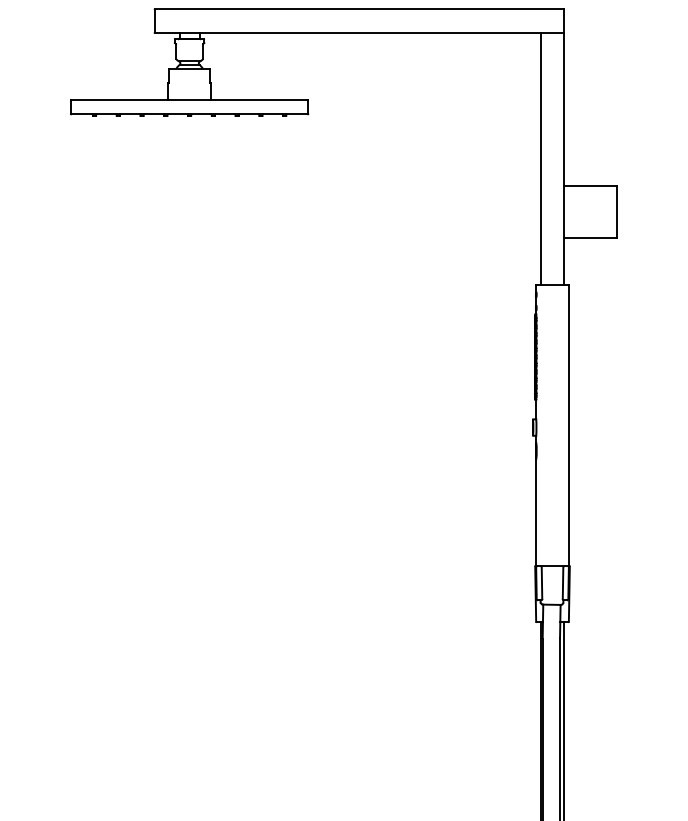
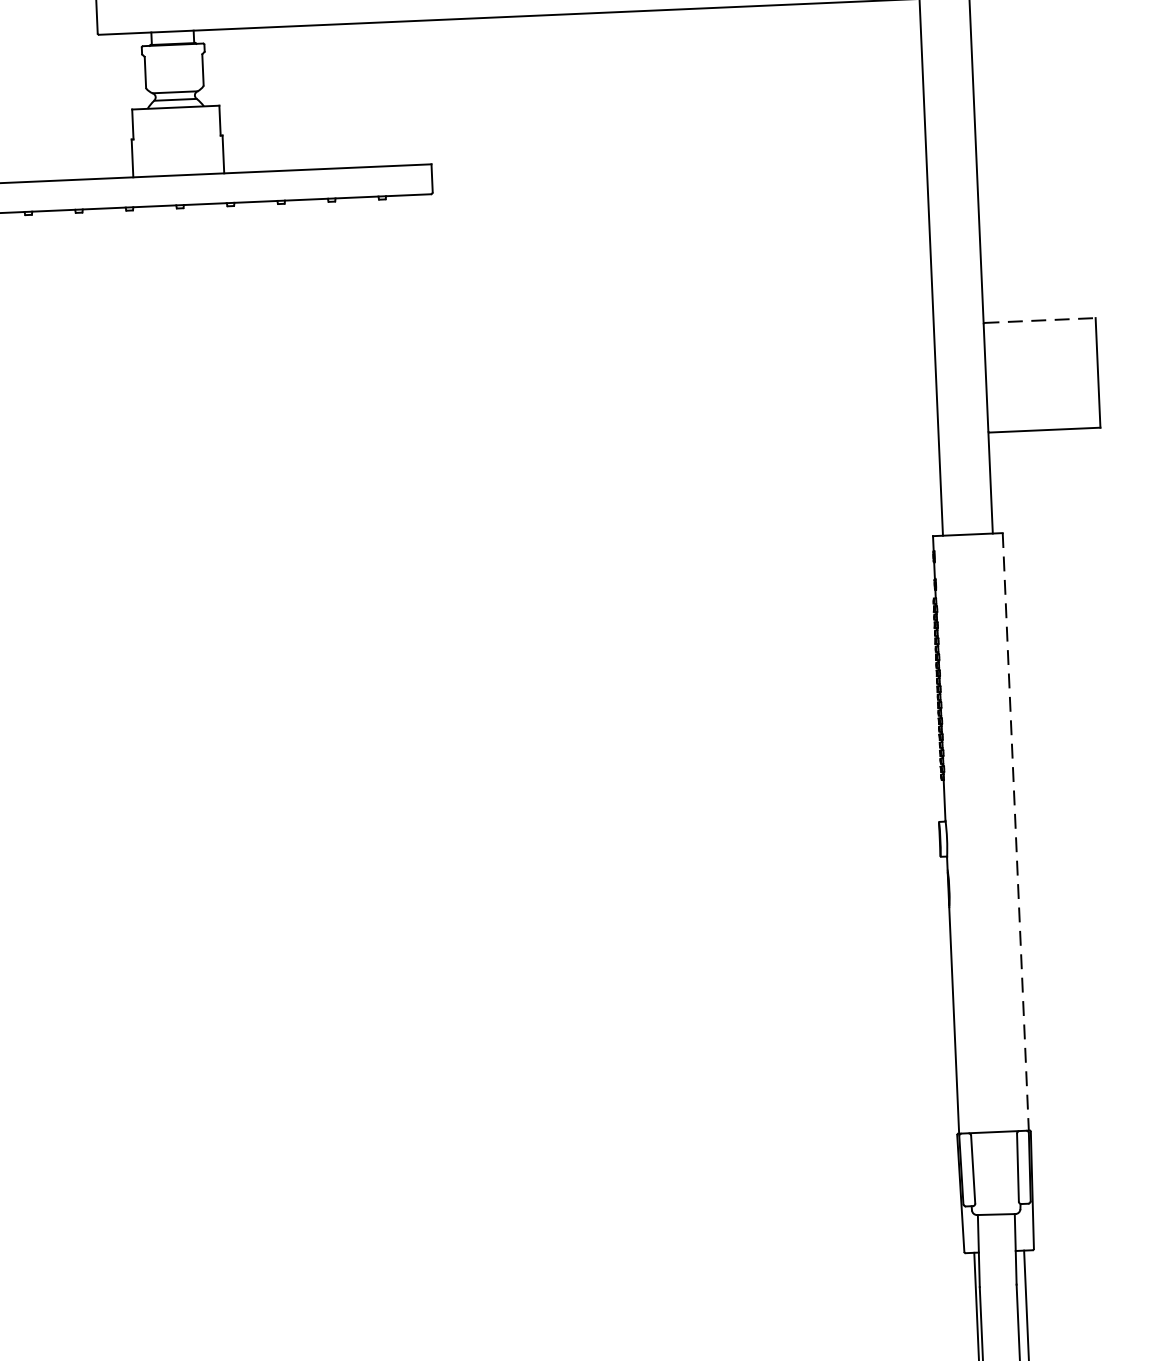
line: (591, 186) -> (1041, 321), solid -> dashed
line: (568, 426) -> (1014, 833), solid -> dashed

